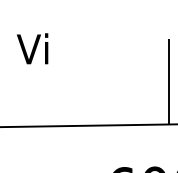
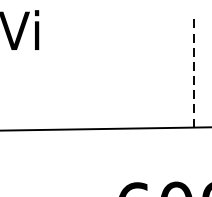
line: (168, 81) -> (193, 72), solid -> dashed

